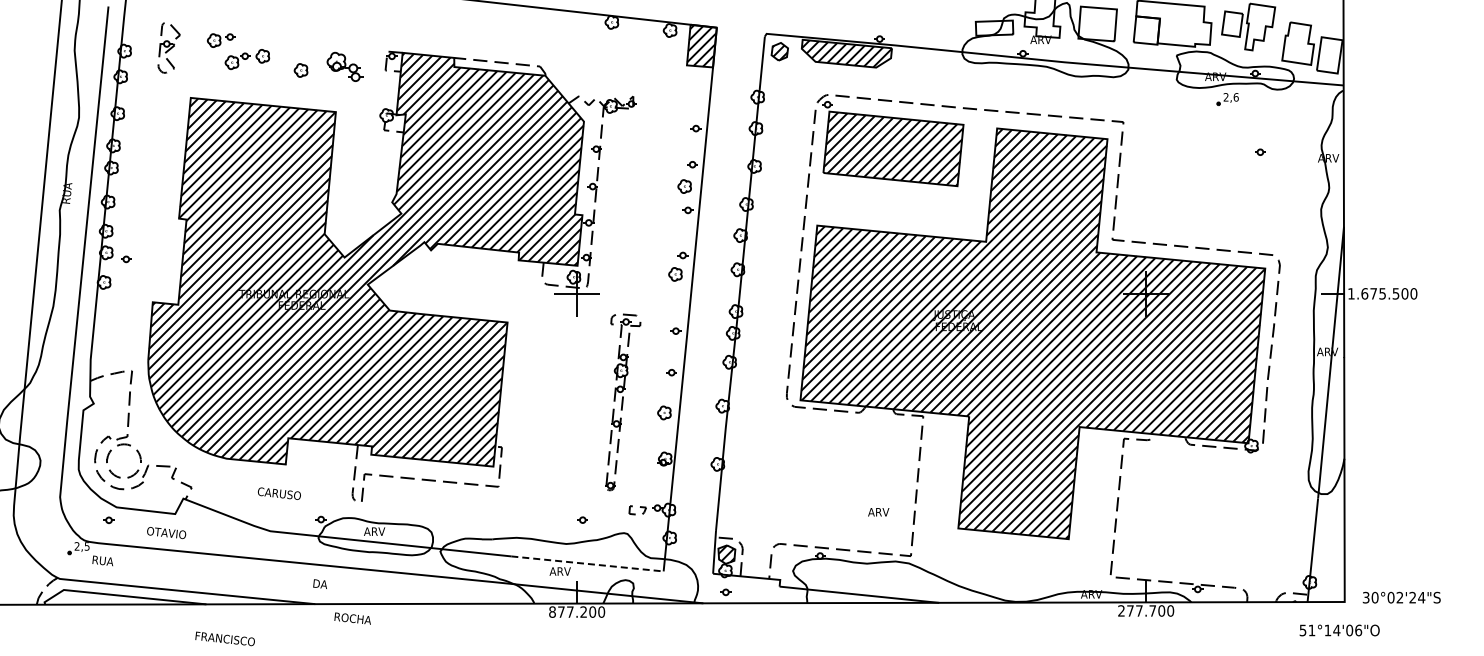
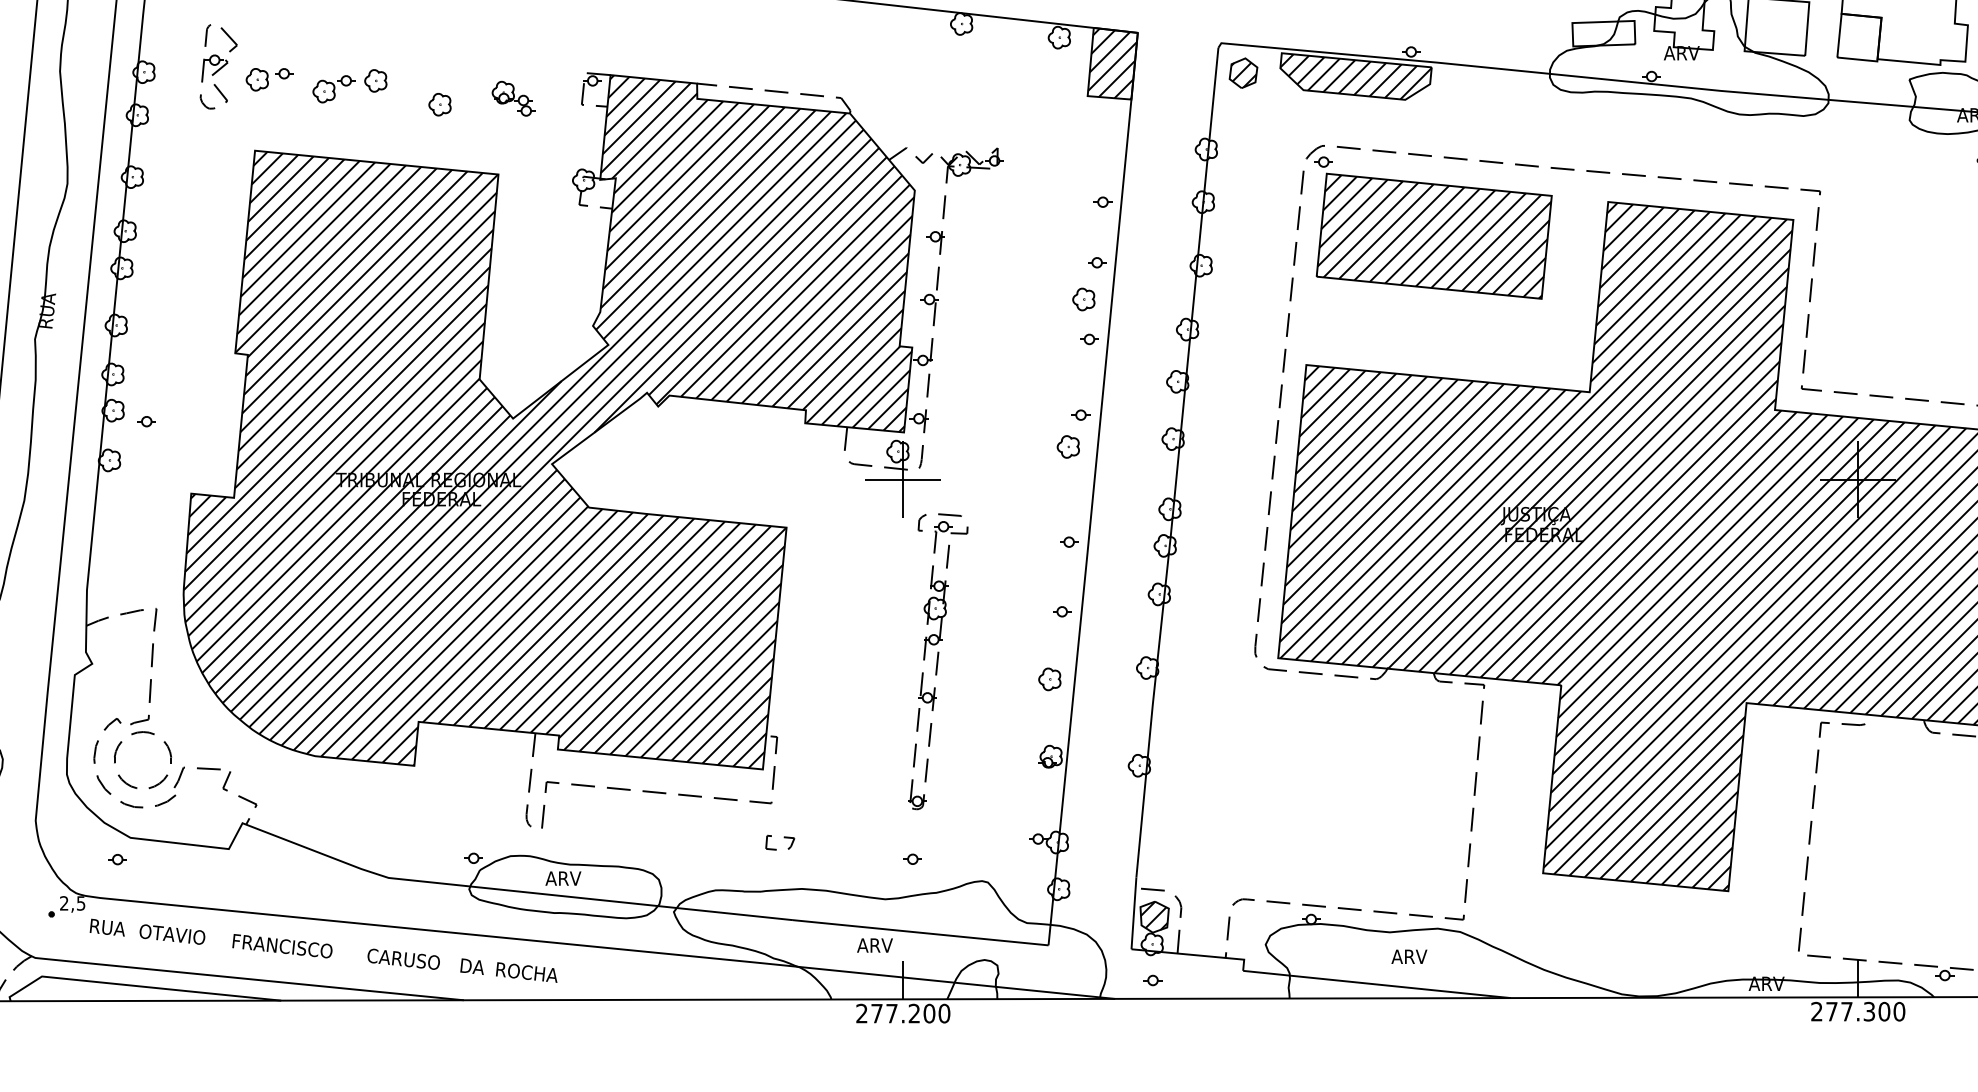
part: (221, 40) -> (269, 79), moved
part: (344, 66) -> (512, 97), size x0.71
part: (623, 402) -> (939, 661), moved
text: (279, 493) -> (403, 958), moved
part: (637, 510) -> (779, 843), moved
text: (878, 512) -> (1409, 957), moved
text: (166, 533) -> (172, 935), moved
line: (587, 563) -> (920, 932), dashed -> solid
text: (1152, 610) -> (1868, 1010), 277.700 -> 277.300
text: (552, 611) -> (861, 1012), 877.200 -> 277.200
text: (352, 618) -> (526, 972), moved
text: (224, 638) -> (281, 945), moved

